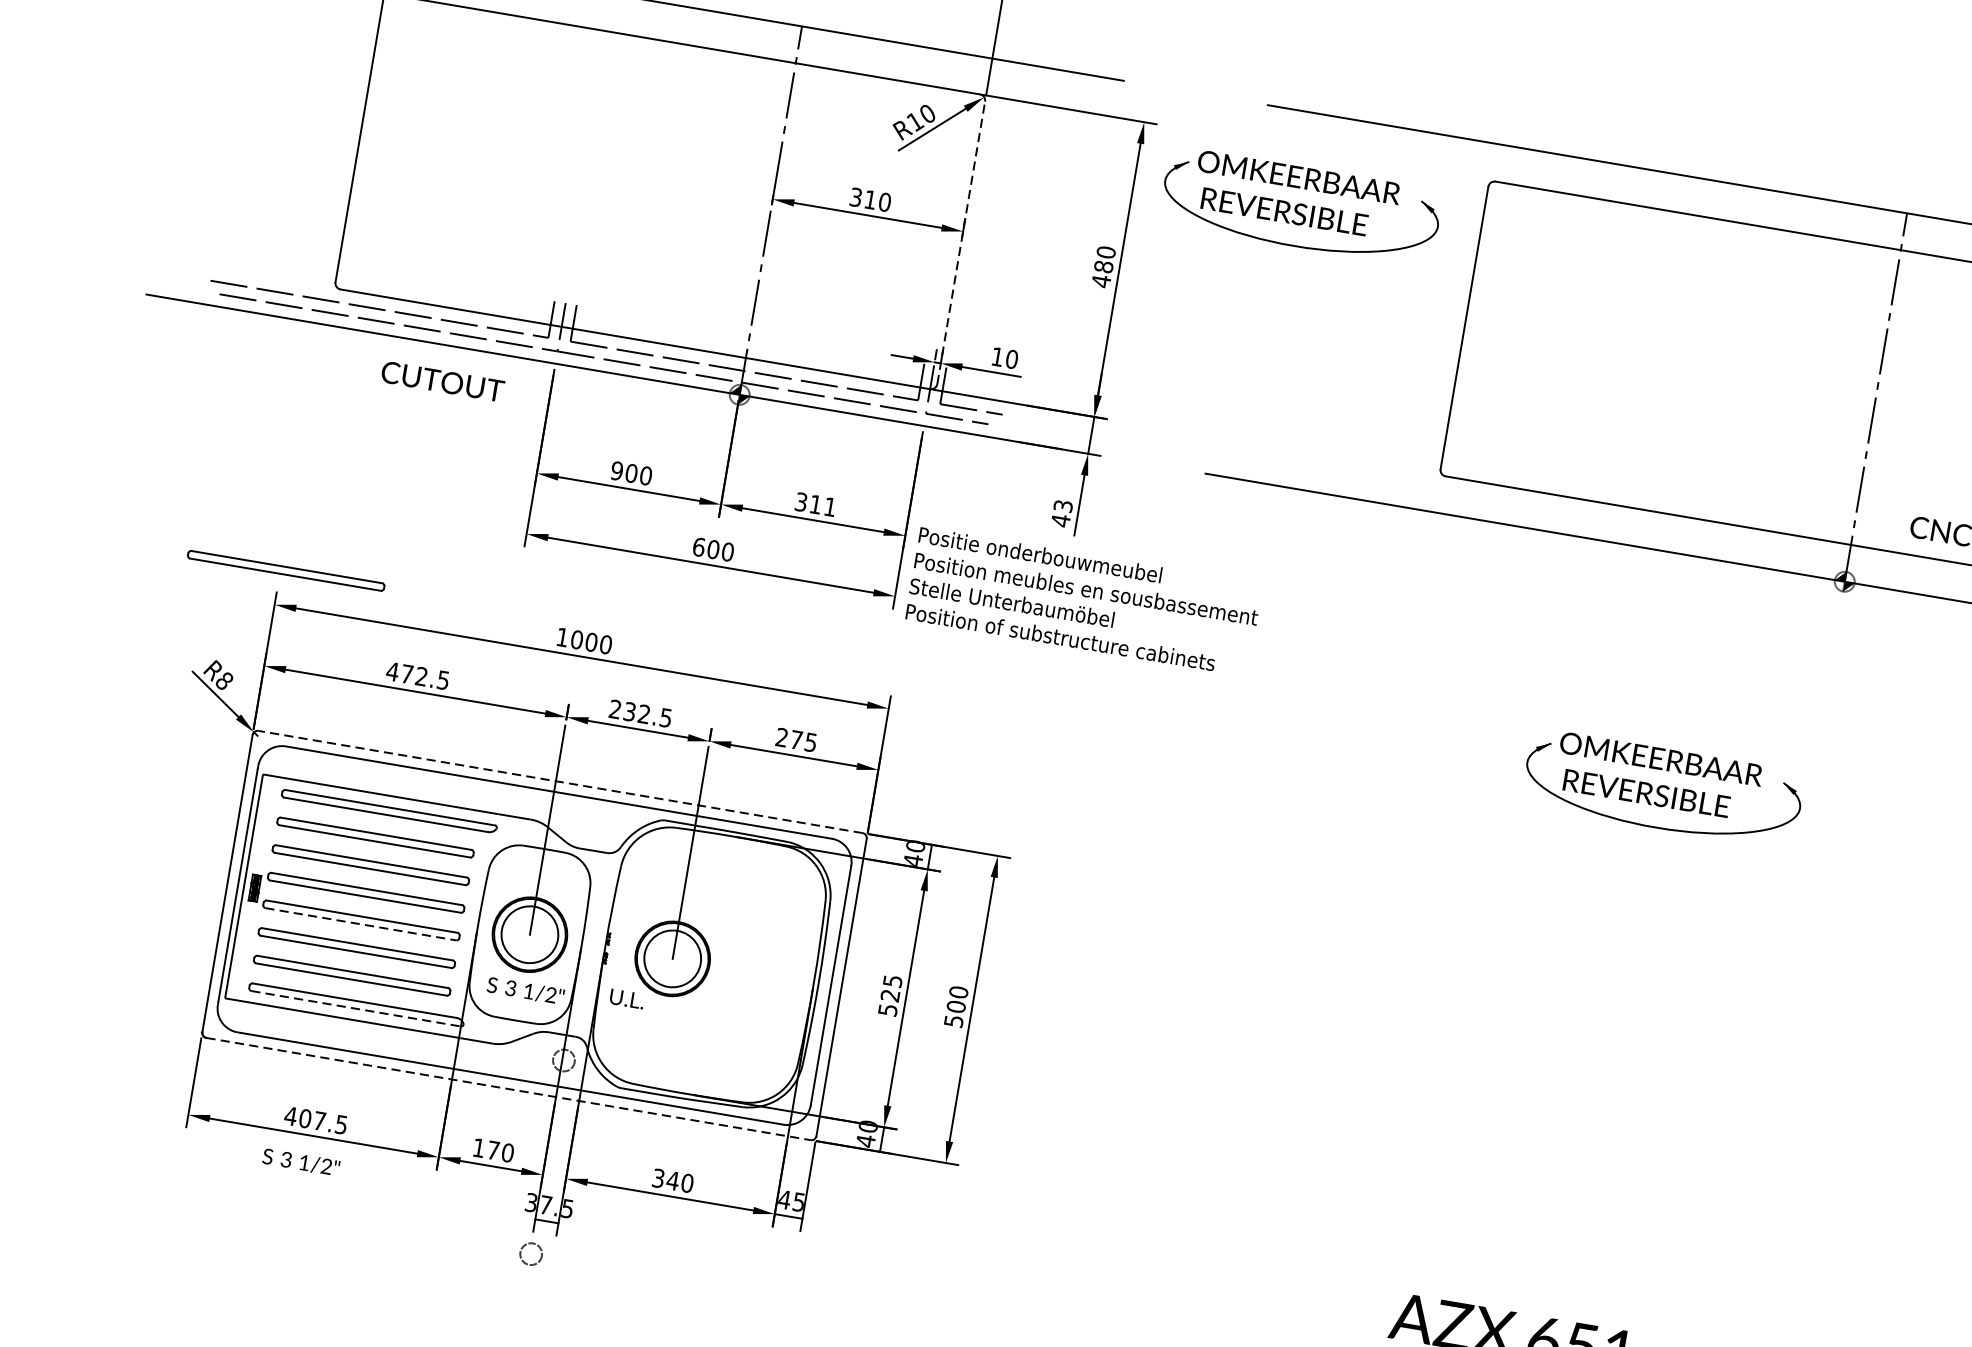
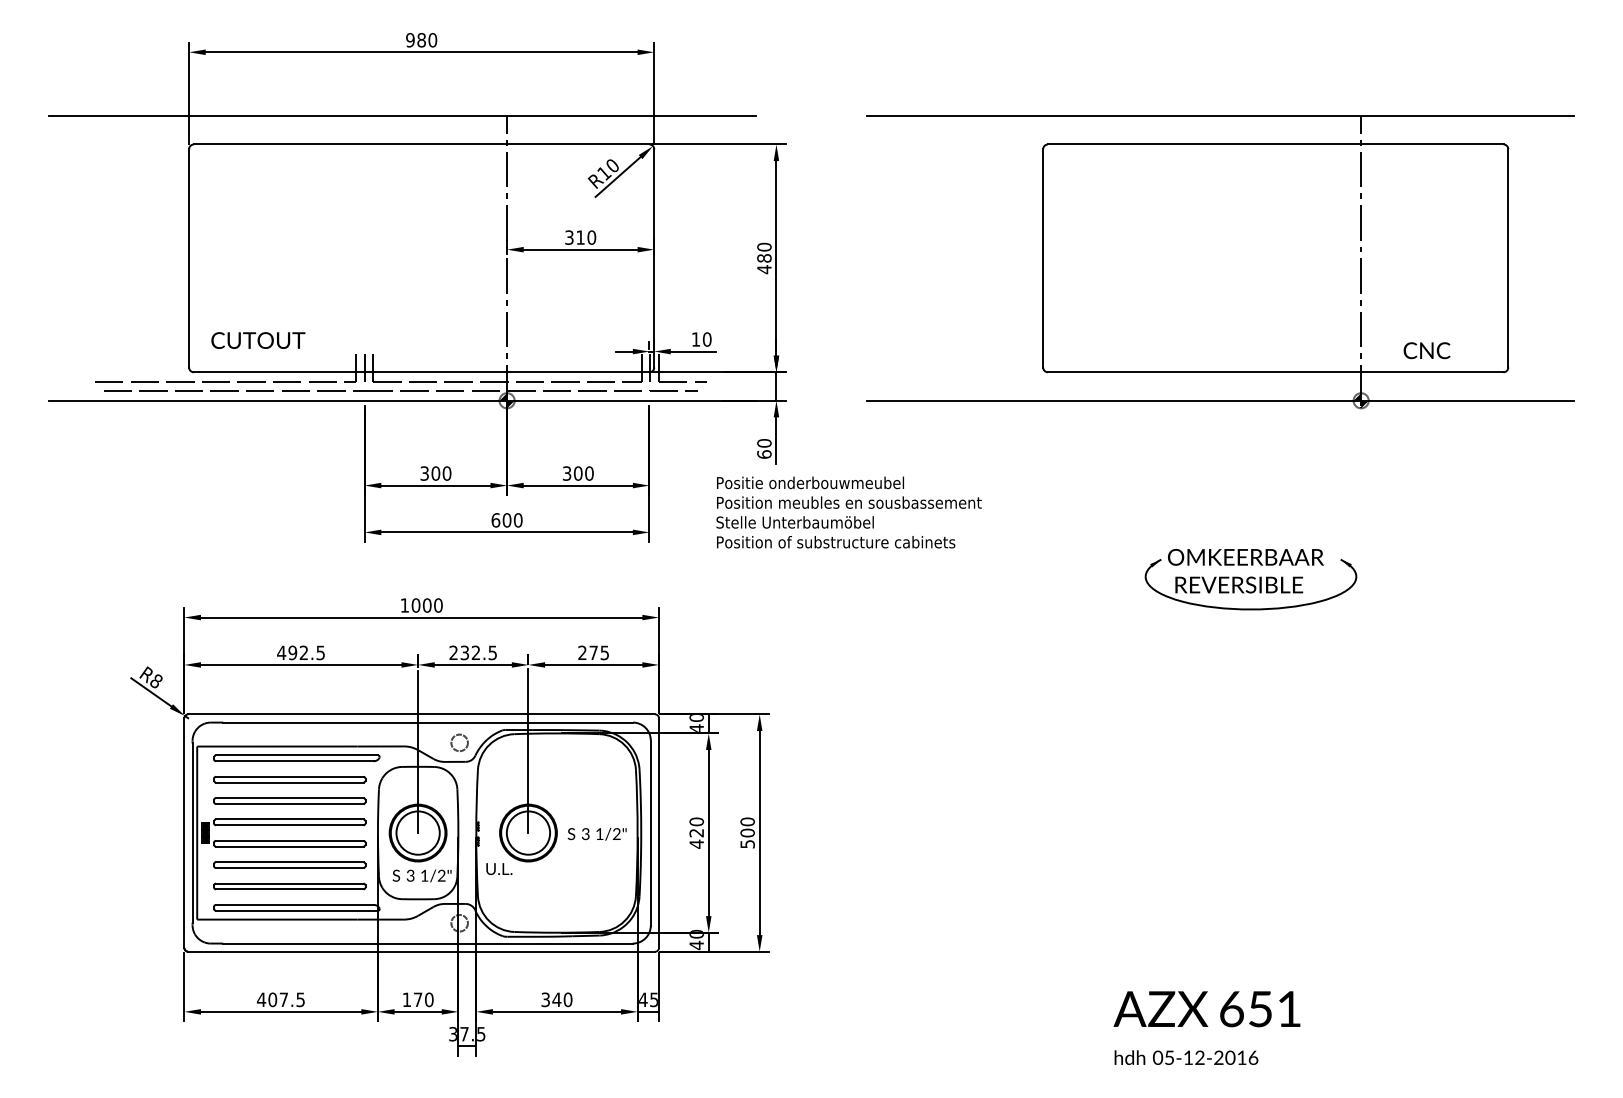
part: (1300, 207) -> (904, 188), removed
line: (961, 241) -> (654, 257), dashed -> solid
text: (442, 381) -> (258, 340), moved
text: (616, 470) -> (424, 473), 900 -> 300
text: (822, 505) -> (583, 473), 311 -> 300
text: (1062, 514) -> (764, 449), 43 -> 60
part: (285, 570) -> (188, 590), removed
text: (1083, 601) -> (848, 512), moved
text: (406, 673) -> (292, 652), 472.5 -> 492.5
line: (560, 782) -> (421, 714), dashed -> solid
line: (360, 923) -> (289, 846), dashed -> solid
text: (890, 994) -> (696, 832), 525 -> 420
line: (356, 1008) -> (297, 910), dashed -> solid
line: (508, 1088) -> (421, 951), dashed -> solid
text: (300, 1162) -> (596, 834), moved
circle: (531, 1253) -> (459, 742), moved

